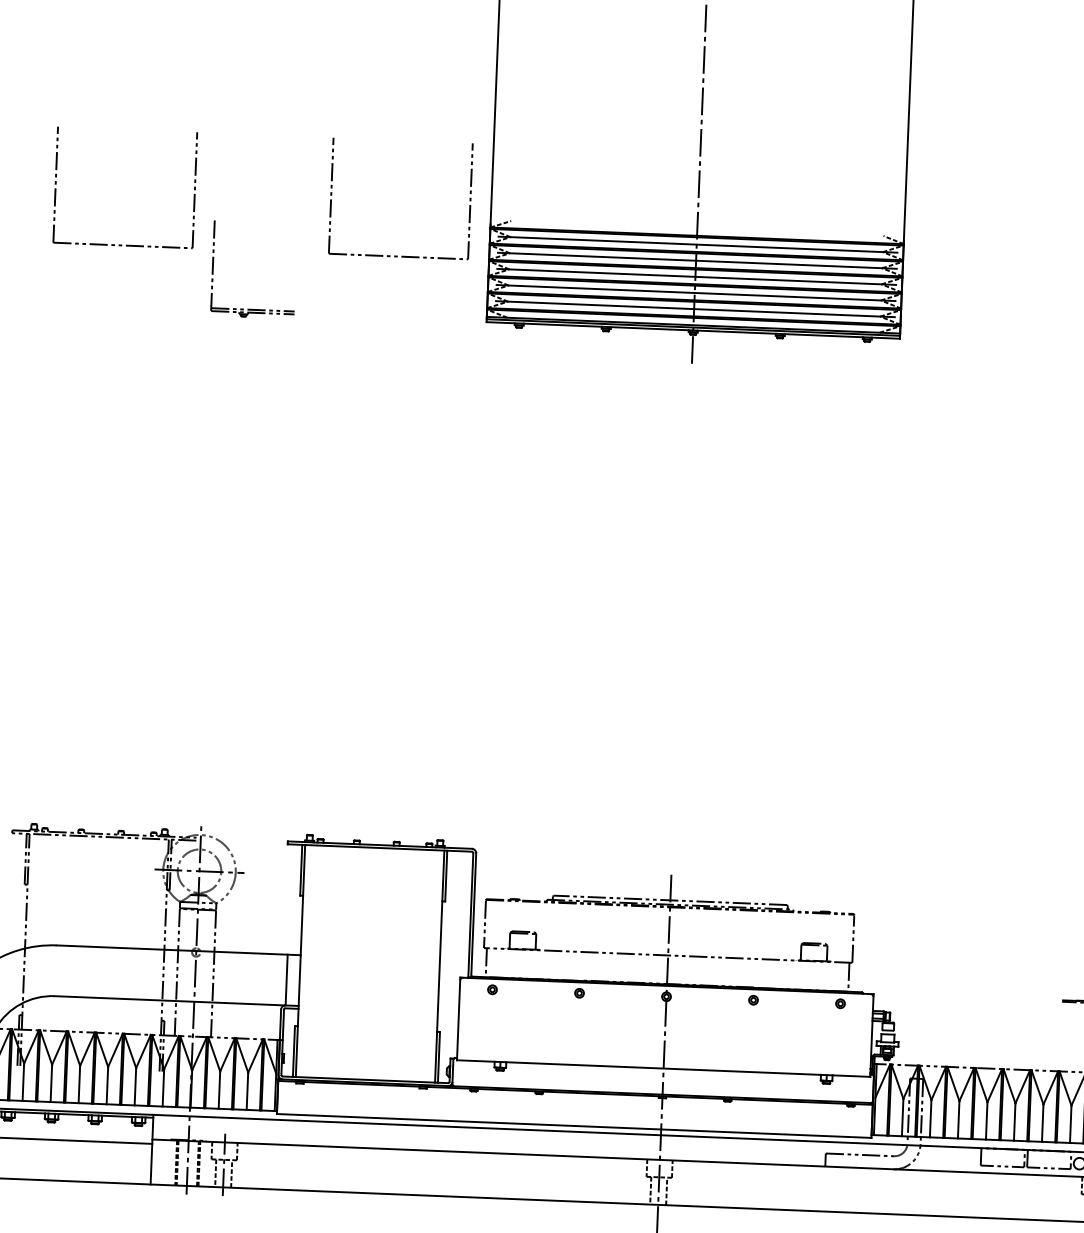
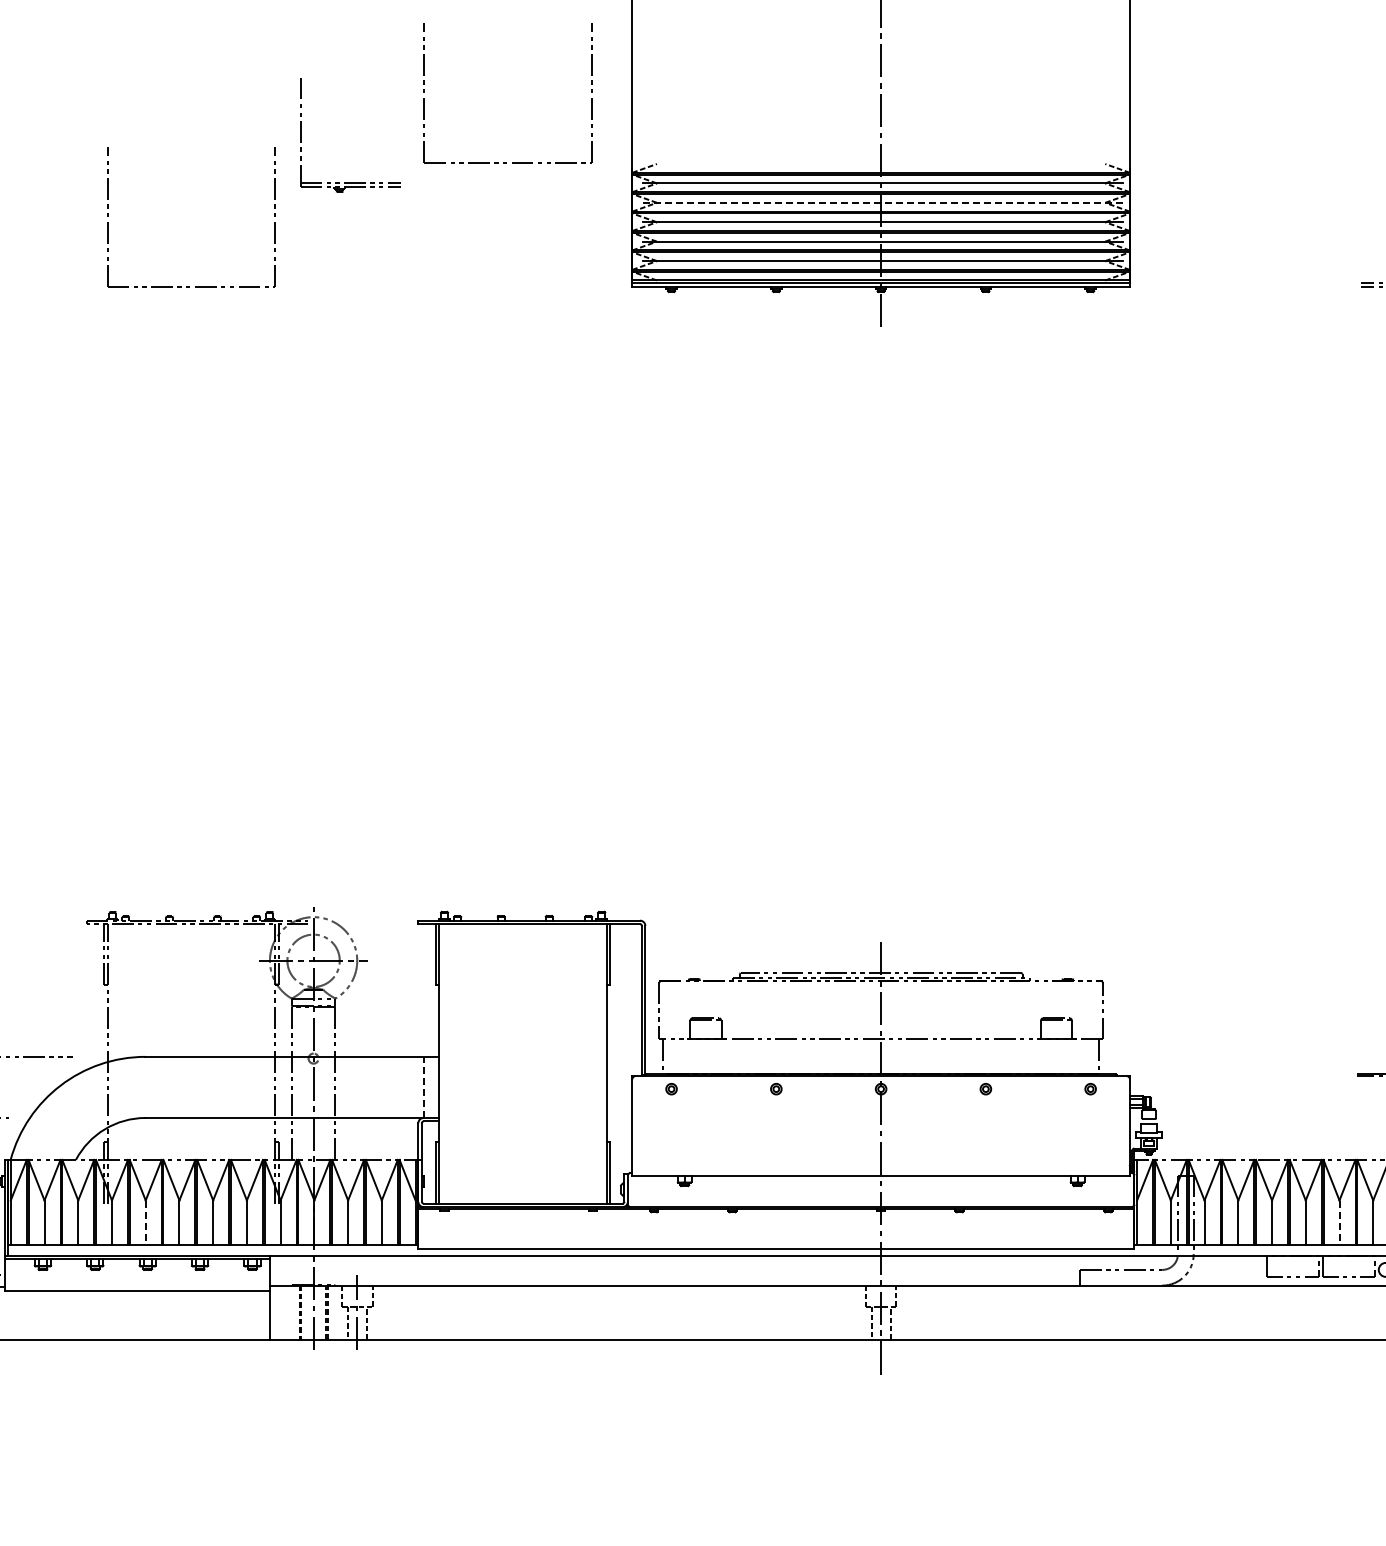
part: (121, 244) -> (189, 286), moved
part: (397, 255) -> (506, 162), moved
line: (697, 260) -> (882, 202), solid -> dashed
part: (252, 309) -> (350, 182), moved
line: (286, 980) -> (423, 1087), solid -> dashed
line: (51, 1083) -> (145, 1223), solid -> dashed
line: (1042, 1123) -> (1339, 1223), solid -> dashed

